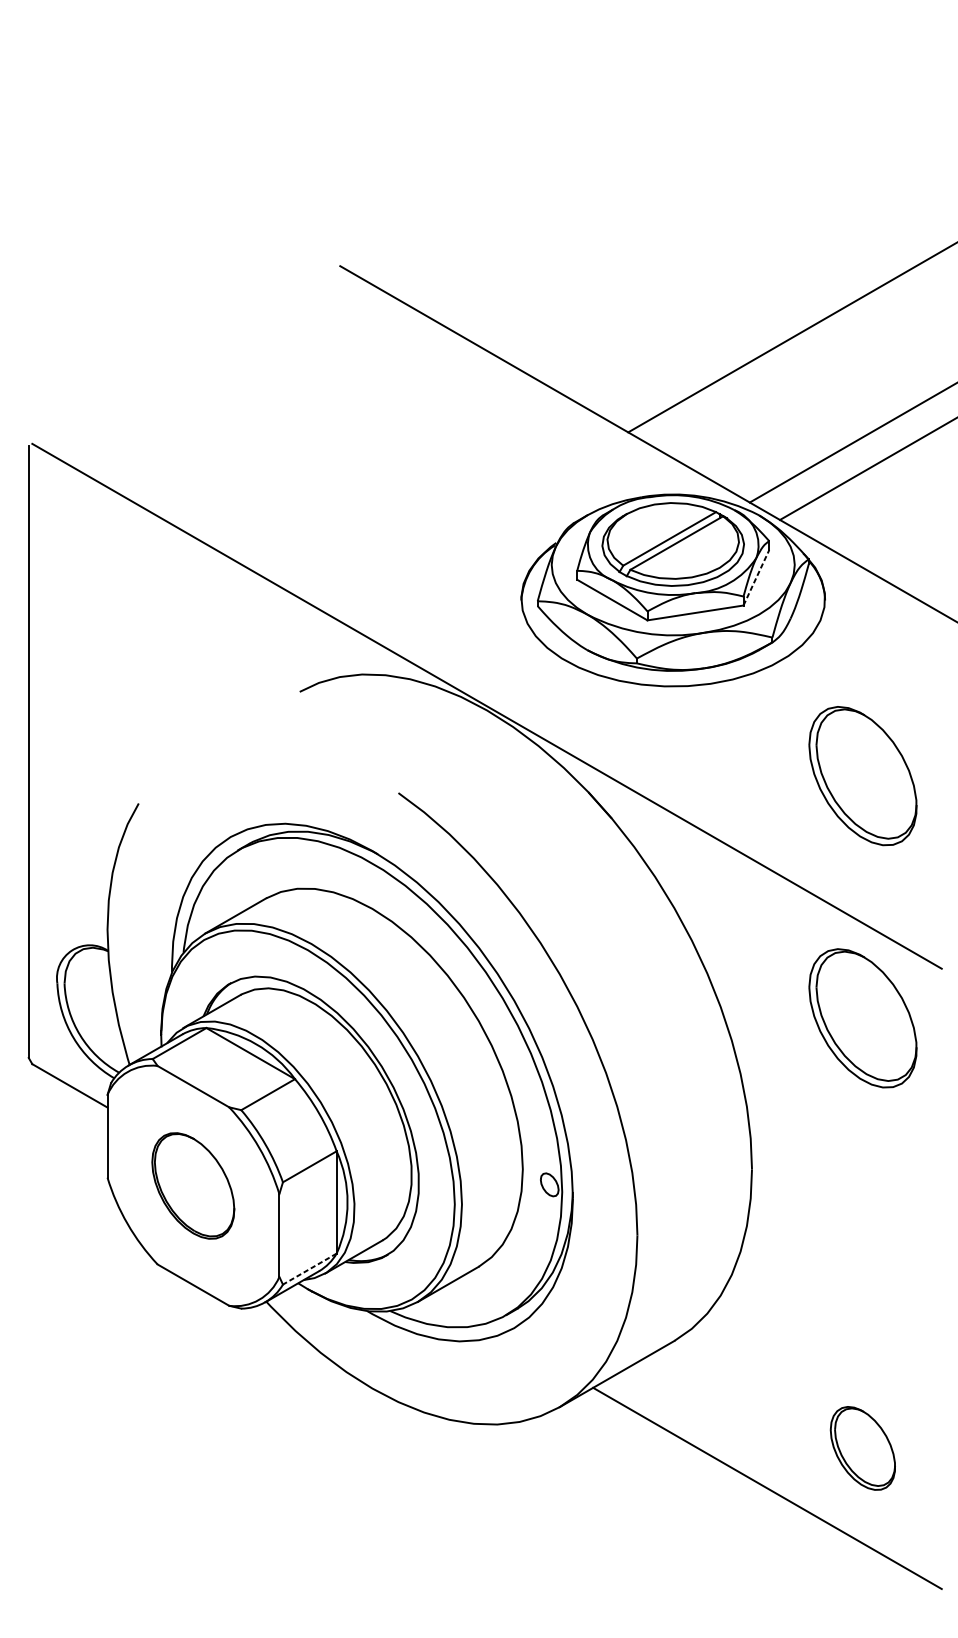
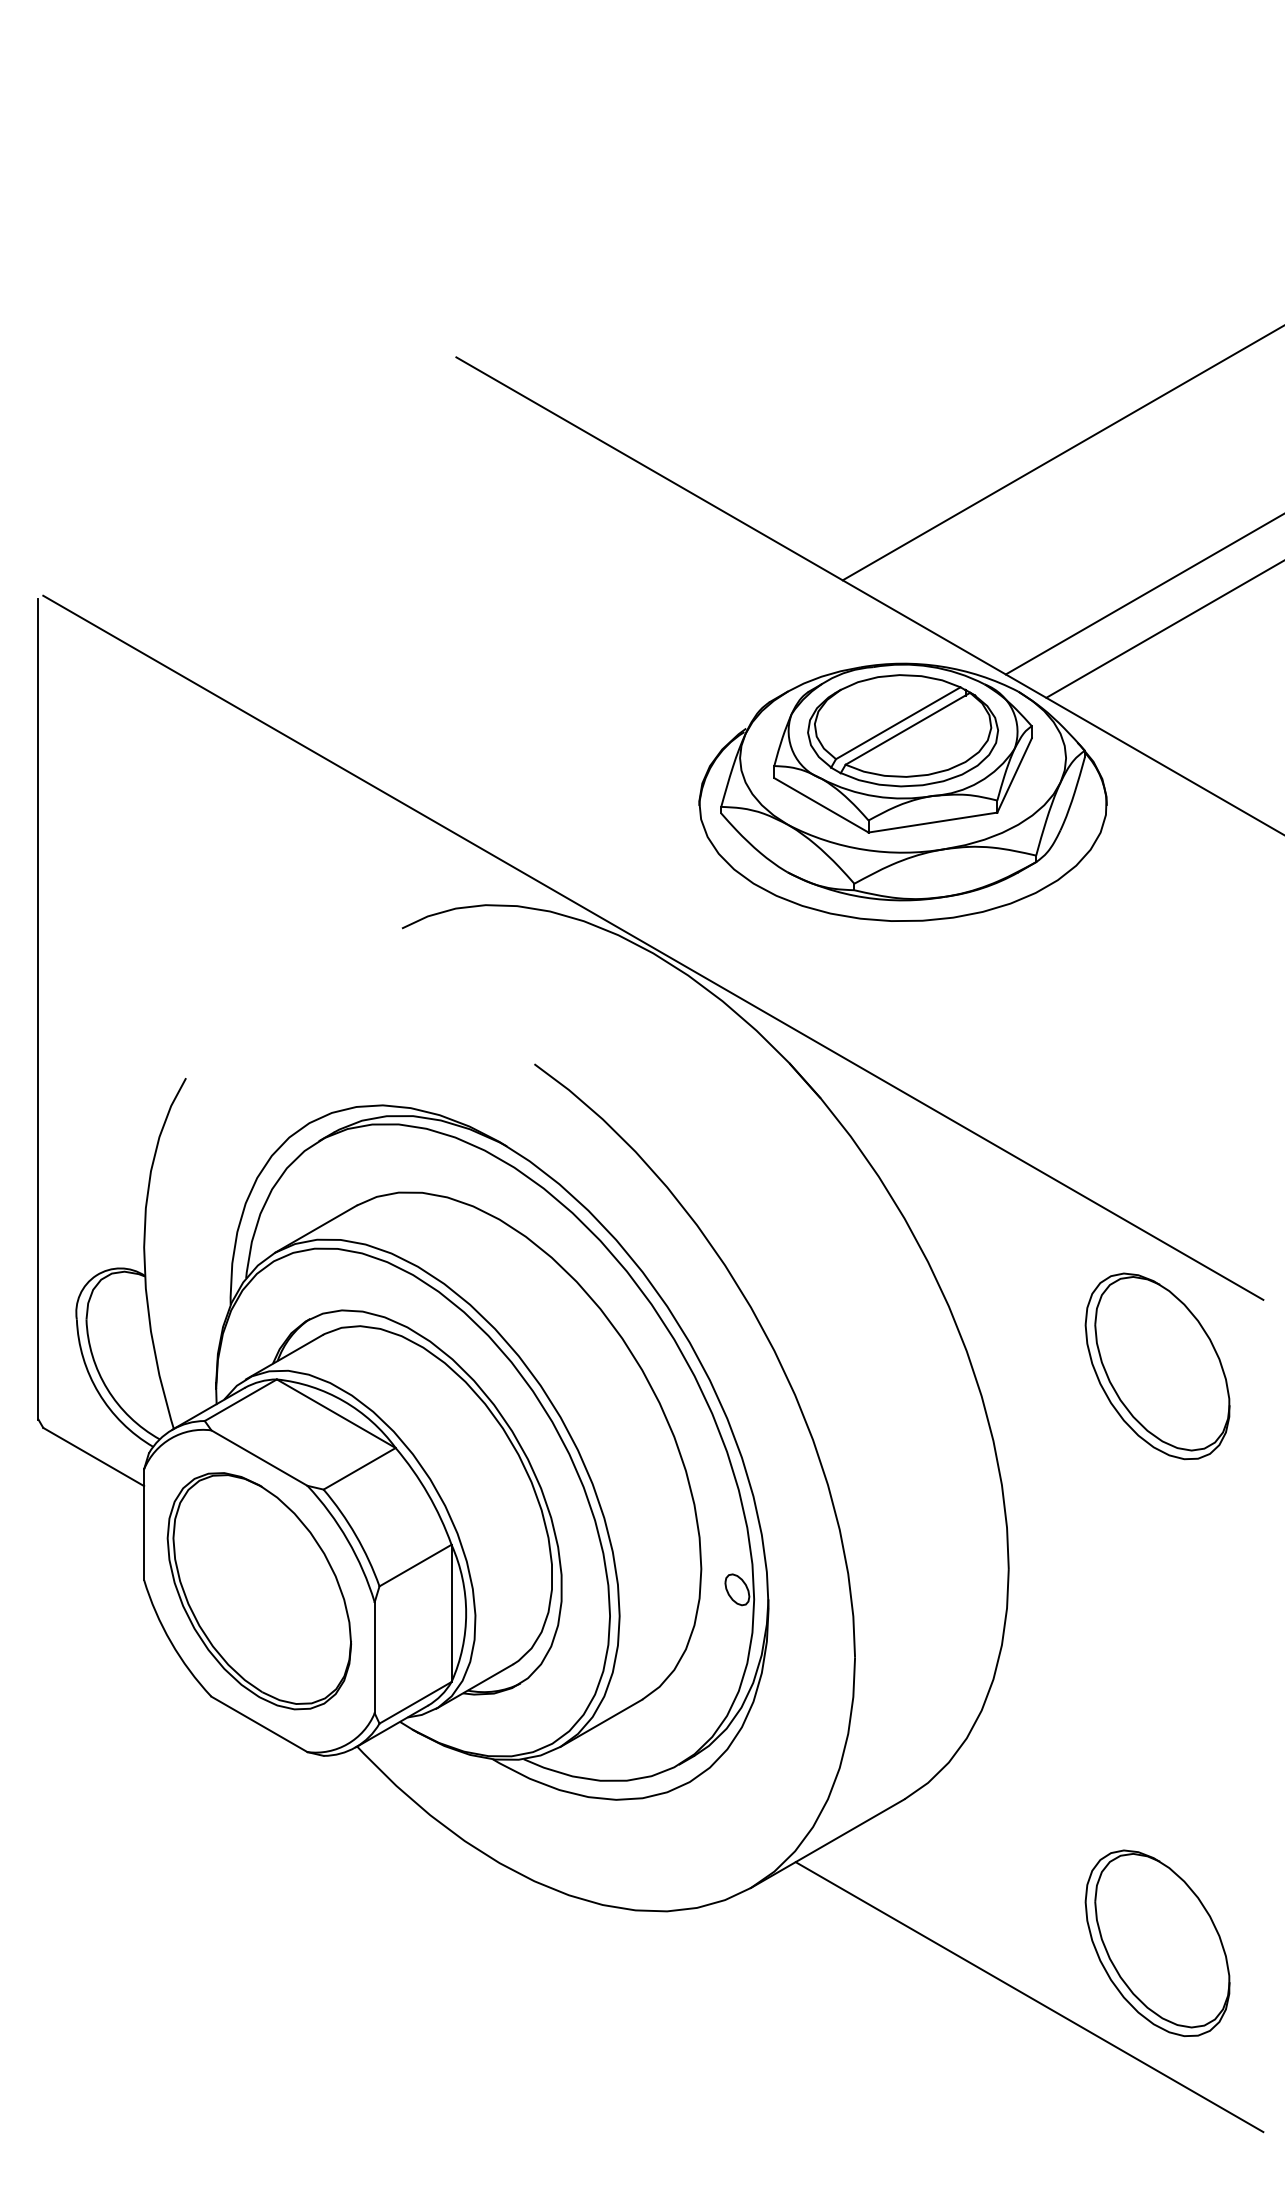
line: (756, 577) -> (1014, 775), dashed -> solid
part: (862, 776) -> (1157, 1041), removed
part: (192, 1186) -> (258, 1591), size x1.67
line: (309, 1268) -> (415, 1702), dashed -> solid
part: (862, 1448) -> (1157, 1943), size x1.67

